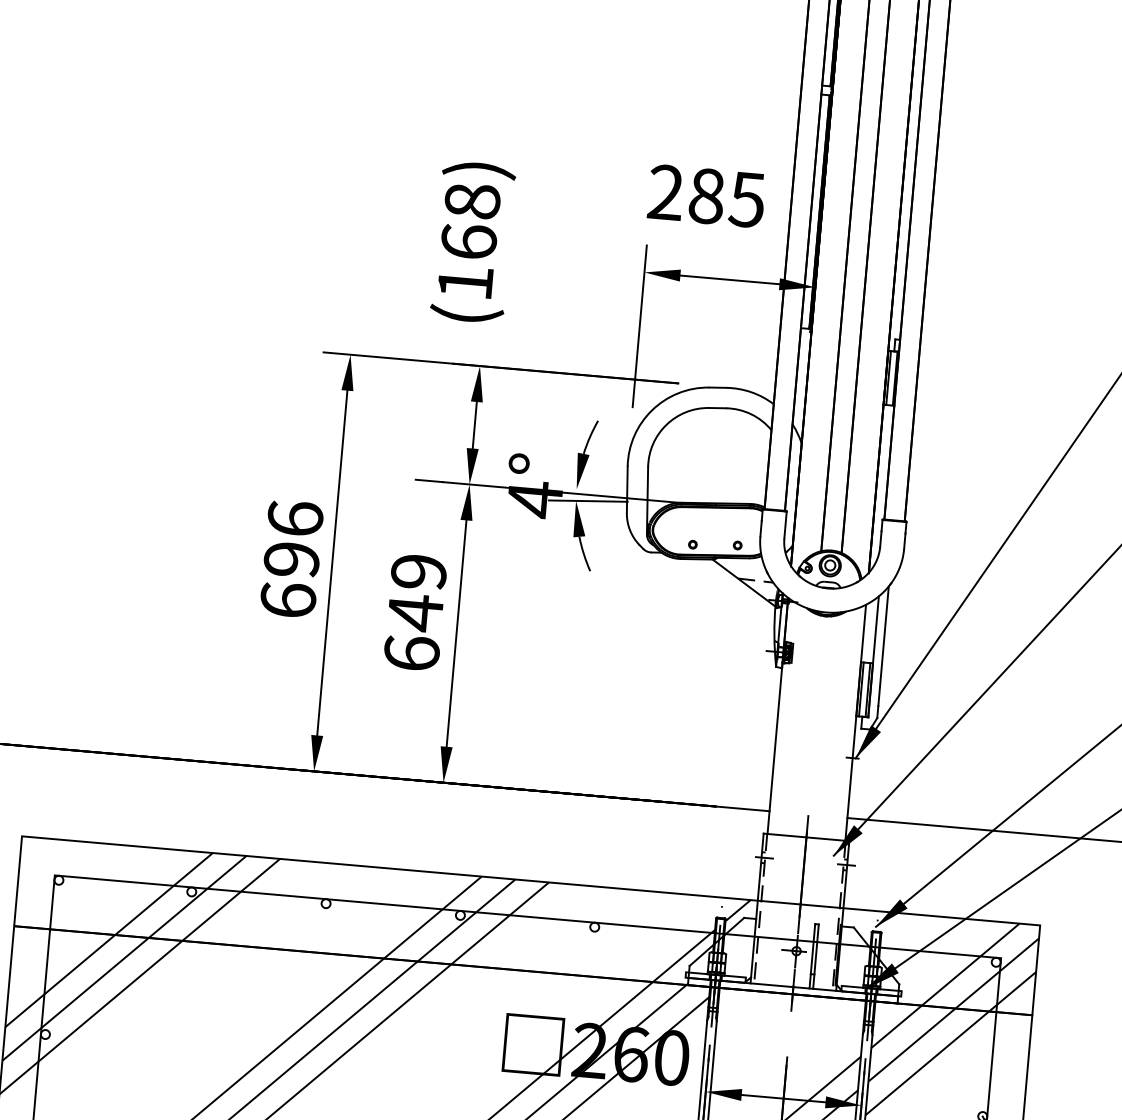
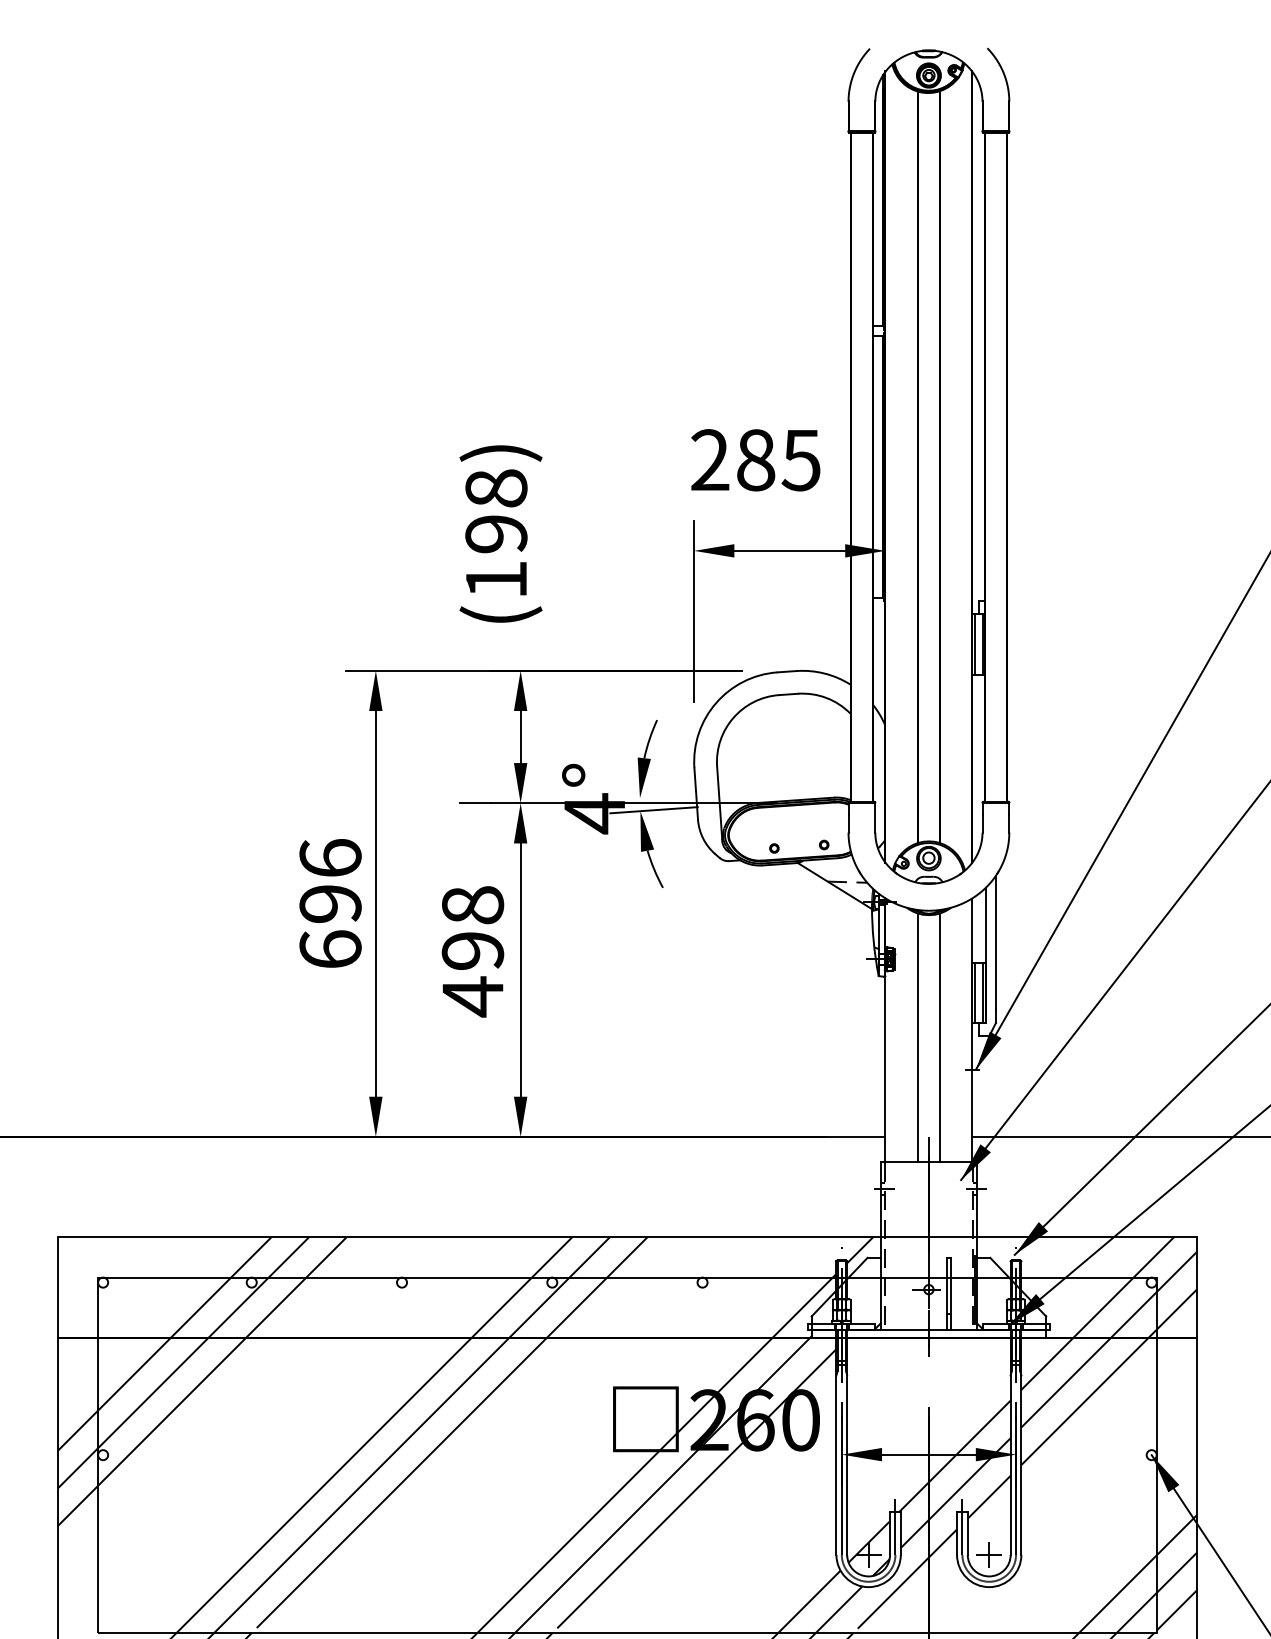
text: (469, 241) -> (496, 533), (168) -> (198)
text: (414, 613) -> (472, 951), 649 -> 498
line: (806, 724) -> (917, 1037), added
line: (826, 726) -> (940, 1037), added

